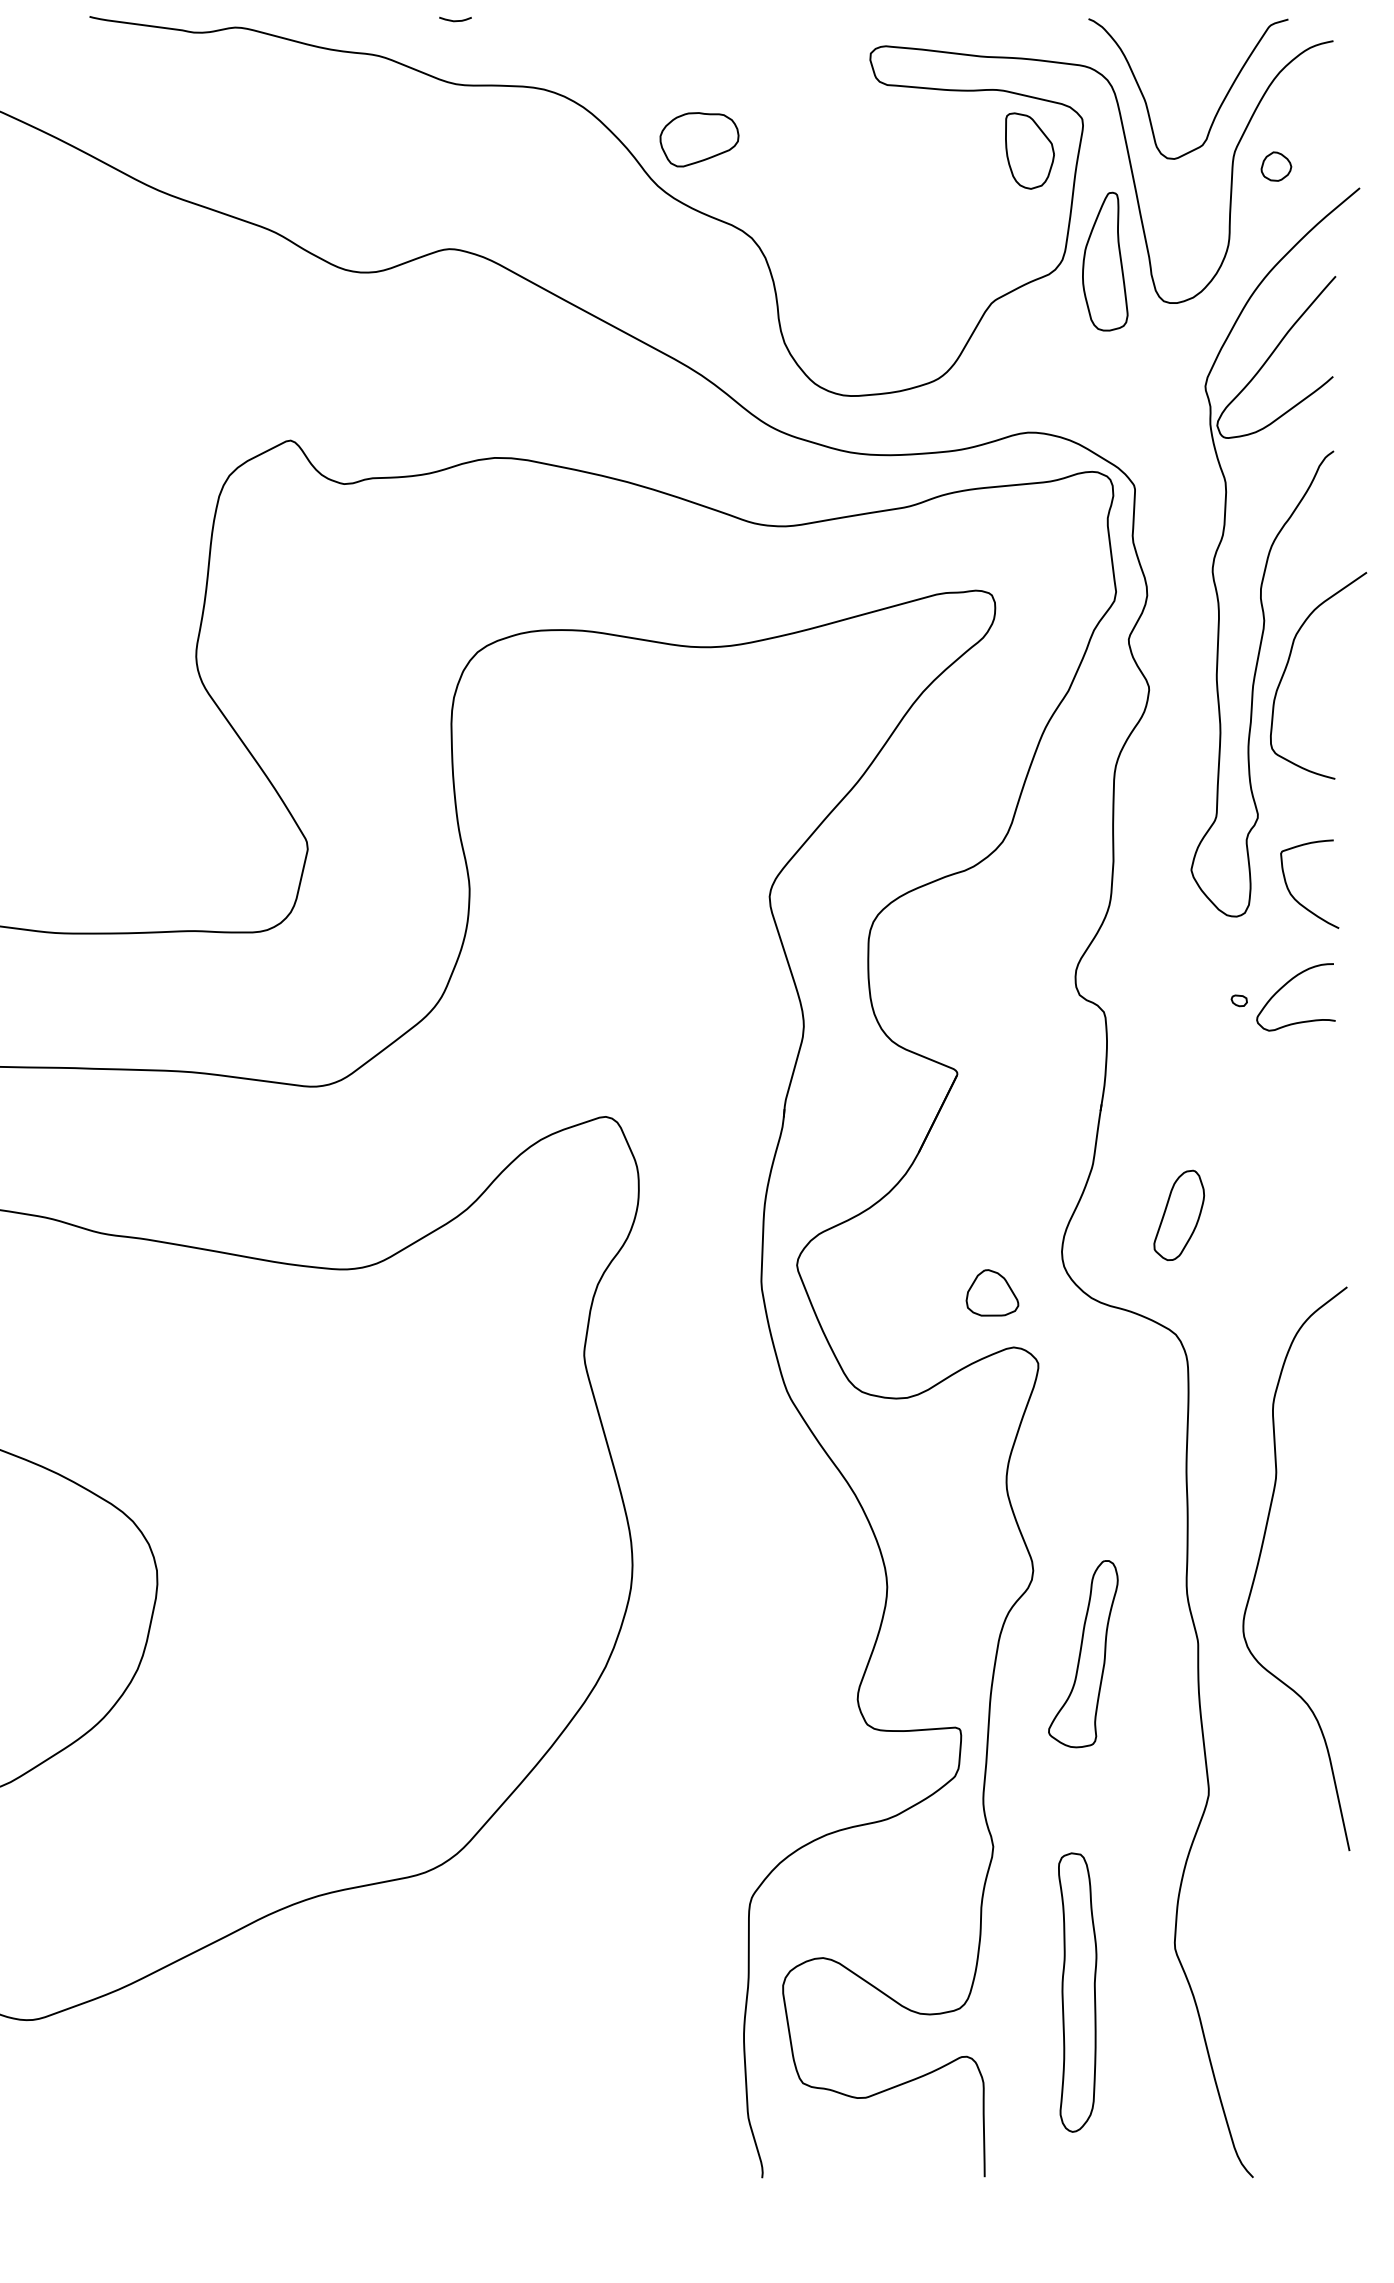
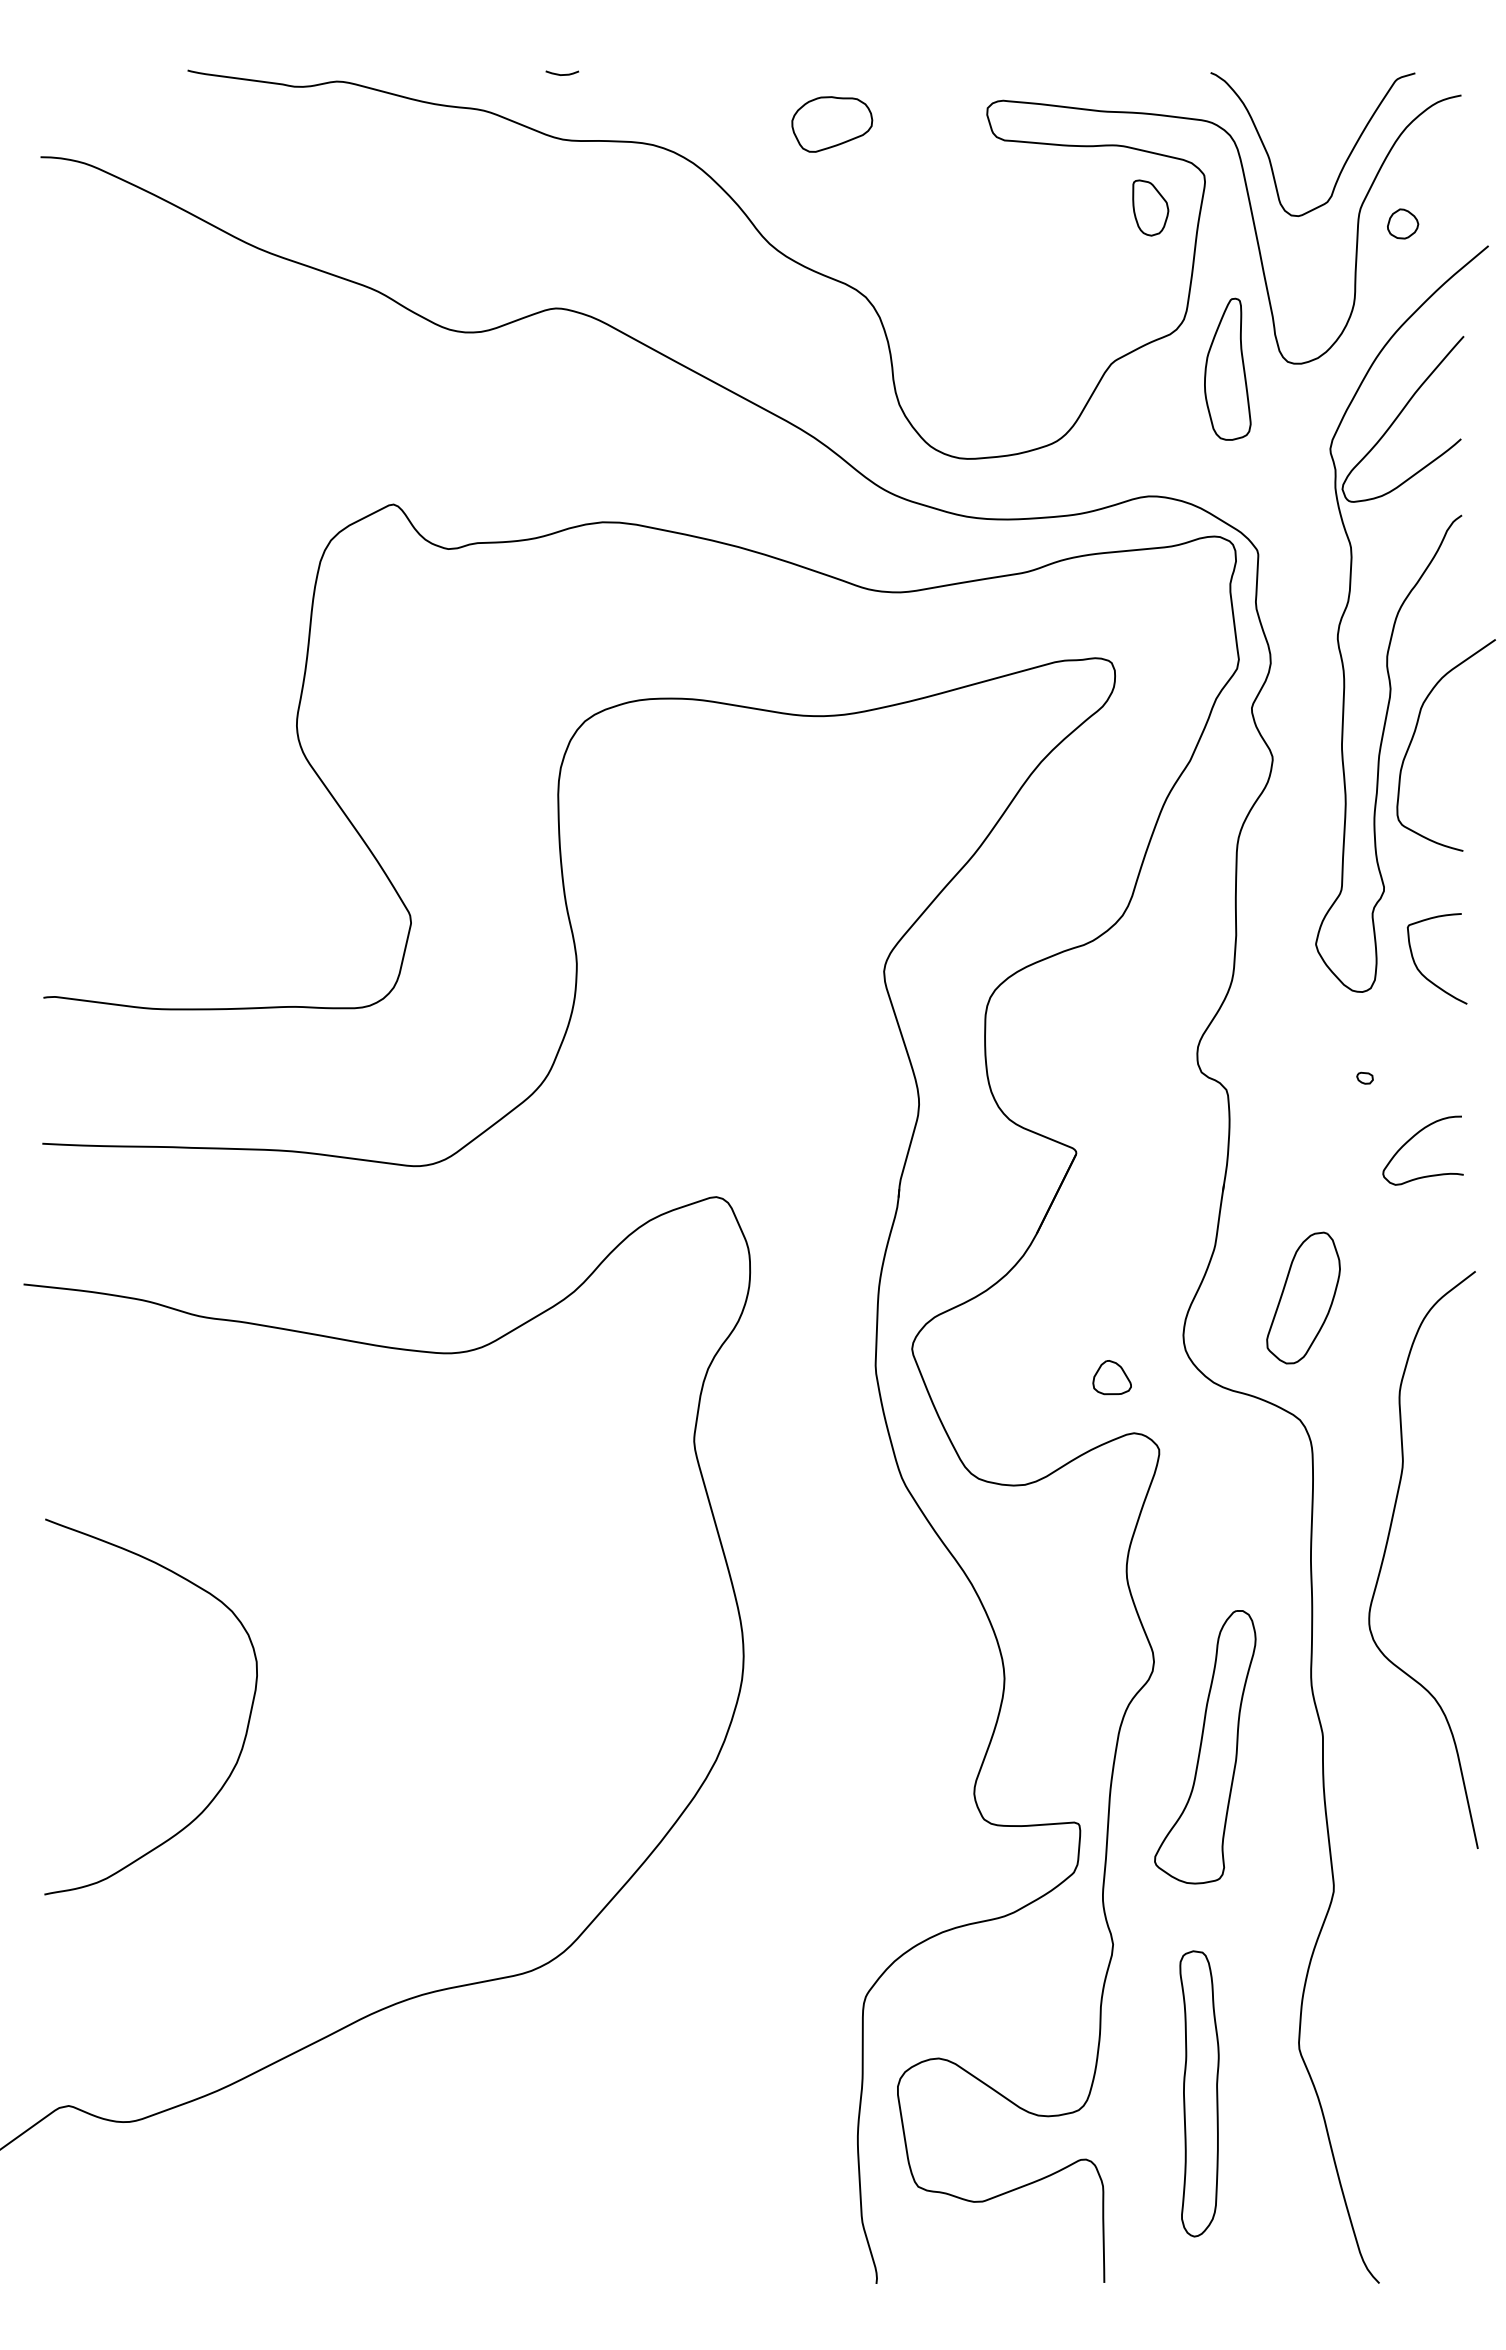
part: (699, 139) -> (832, 124), moved
part: (1029, 150) -> (1150, 207), size x0.71
part: (1104, 260) -> (1227, 368), moved
curve: (1284, 986) -> (1411, 1139), moved
part: (1179, 1214) -> (1303, 1297), size x1.43
part: (991, 1293) -> (1111, 1377), size x0.71
curve: (1260, 1559) -> (1386, 1550), moved
part: (1083, 1654) -> (1205, 1747), size x1.43

